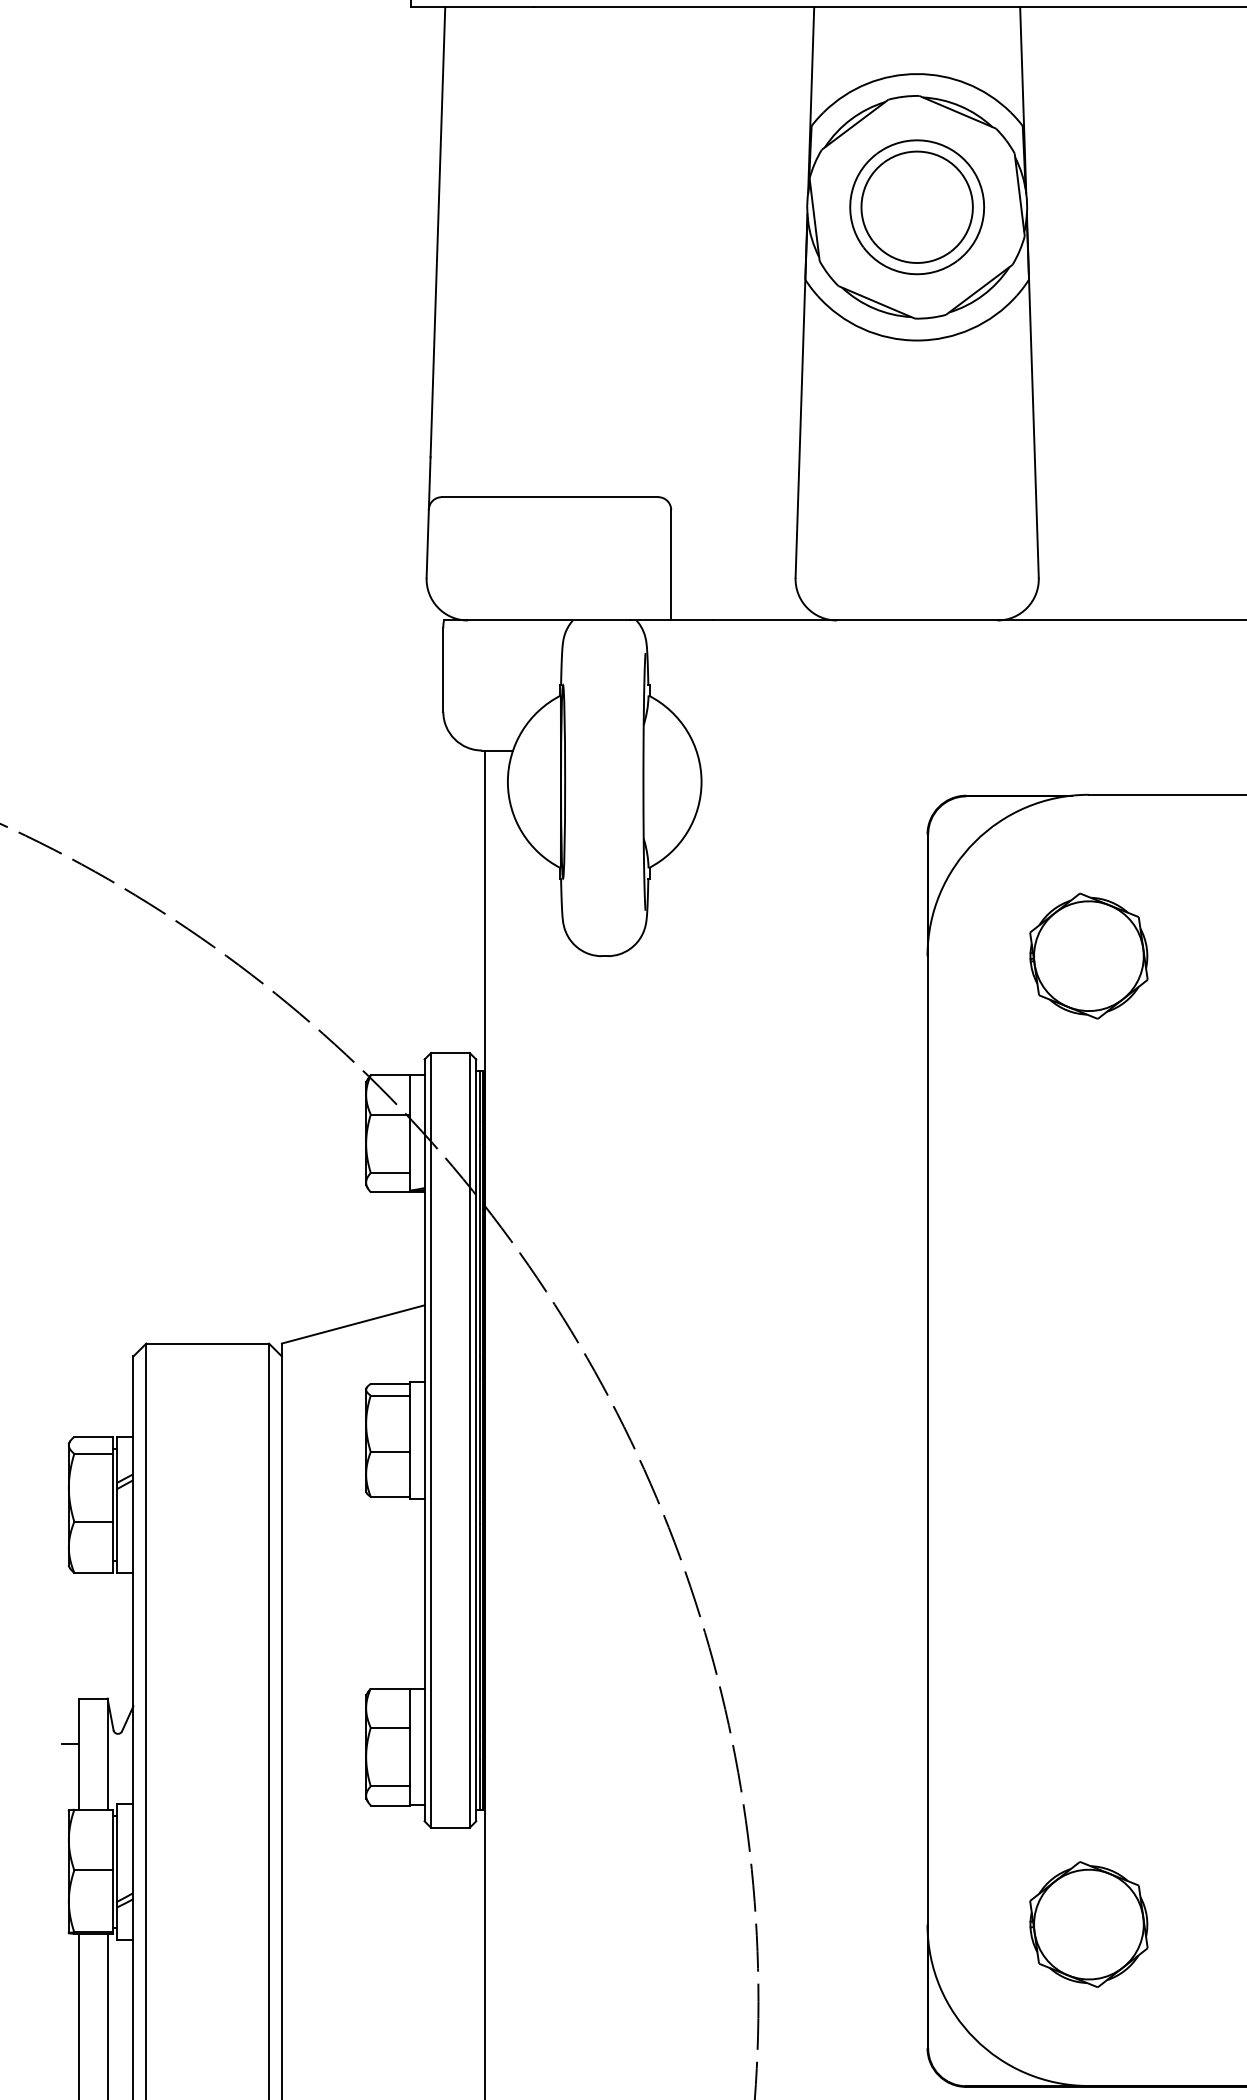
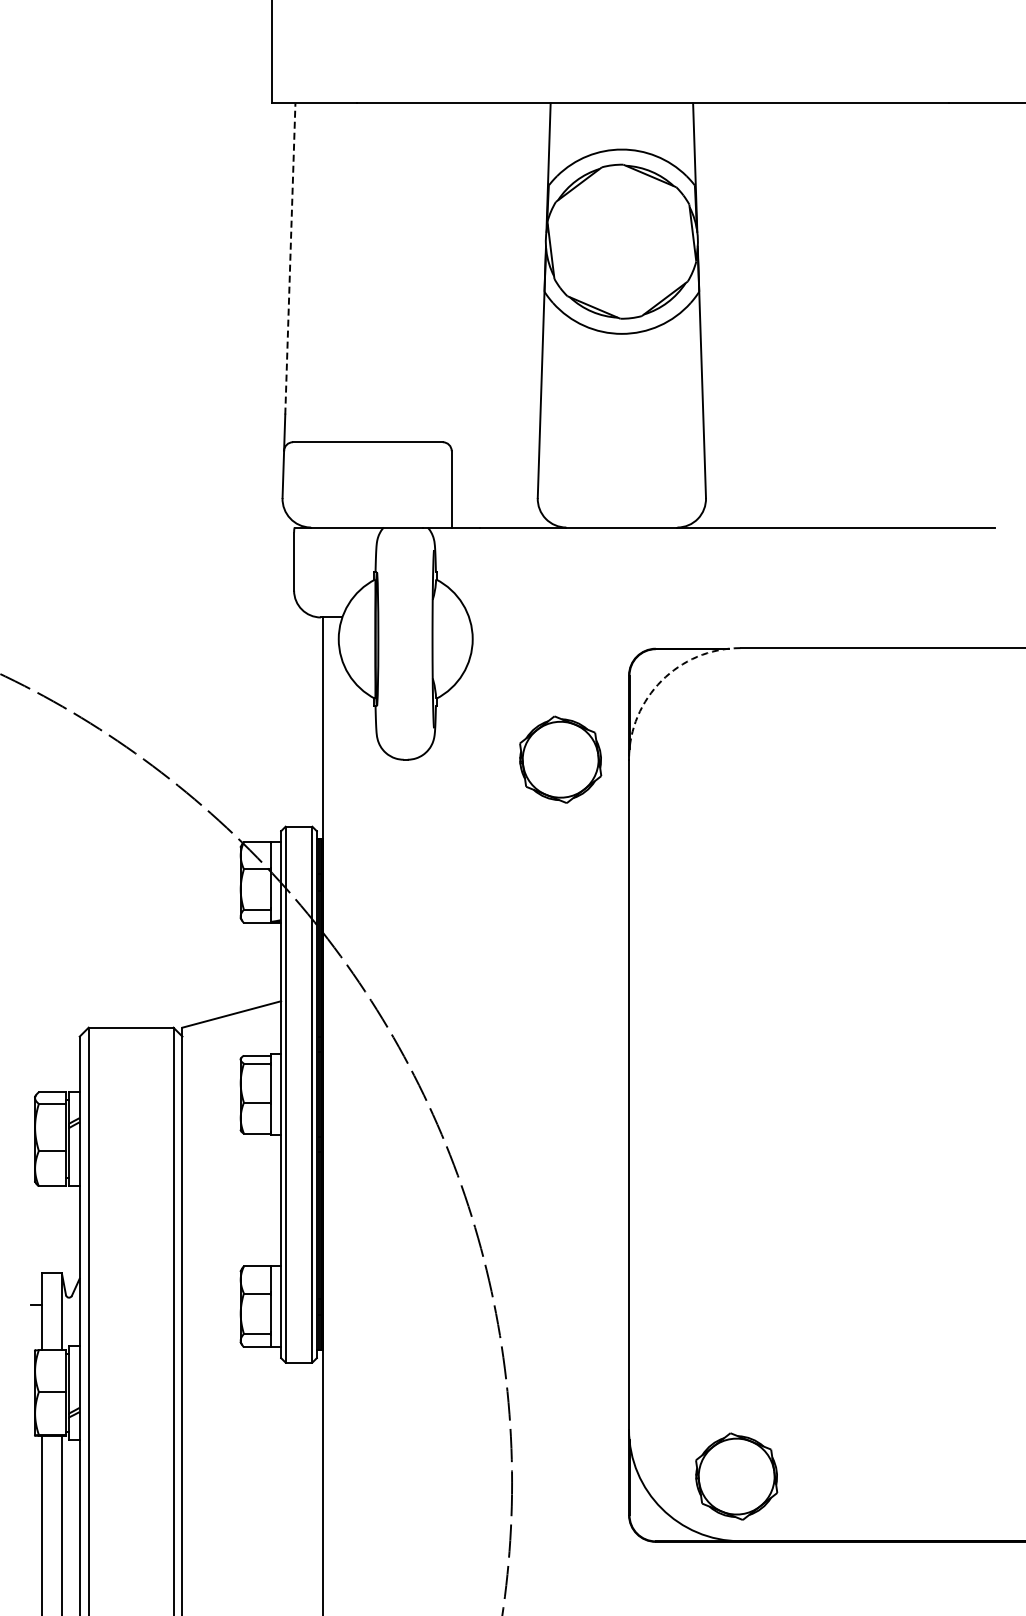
part: (916, 206) -> (621, 241), removed
line: (438, 231) -> (290, 258), solid -> dashed
arc: (974, 841) -> (661, 680), solid -> dashed
part: (1088, 955) -> (560, 759), moved
part: (1088, 1924) -> (736, 1476), moved

